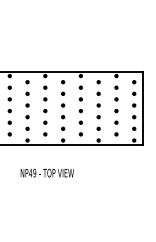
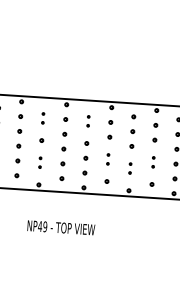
part: (27, 87) -> (43, 117), size x0.6
part: (63, 87) -> (88, 120), size x0.6
part: (80, 116) -> (107, 158), size x0.6
part: (116, 116) -> (153, 161), size x0.6
part: (27, 122) -> (40, 162), size x0.6
part: (98, 122) -> (130, 167), size x0.6

